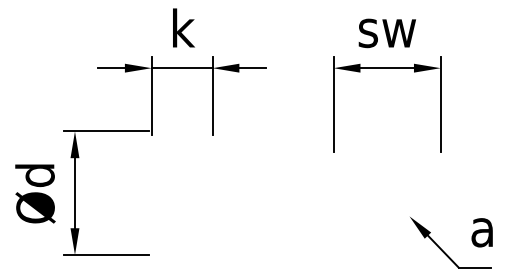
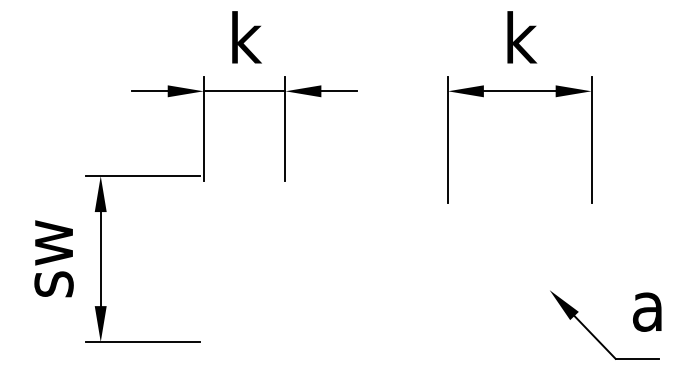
text: (387, 28) -> (519, 37), sw -> k
text: (35, 193) -> (47, 259), Ød -> sw

